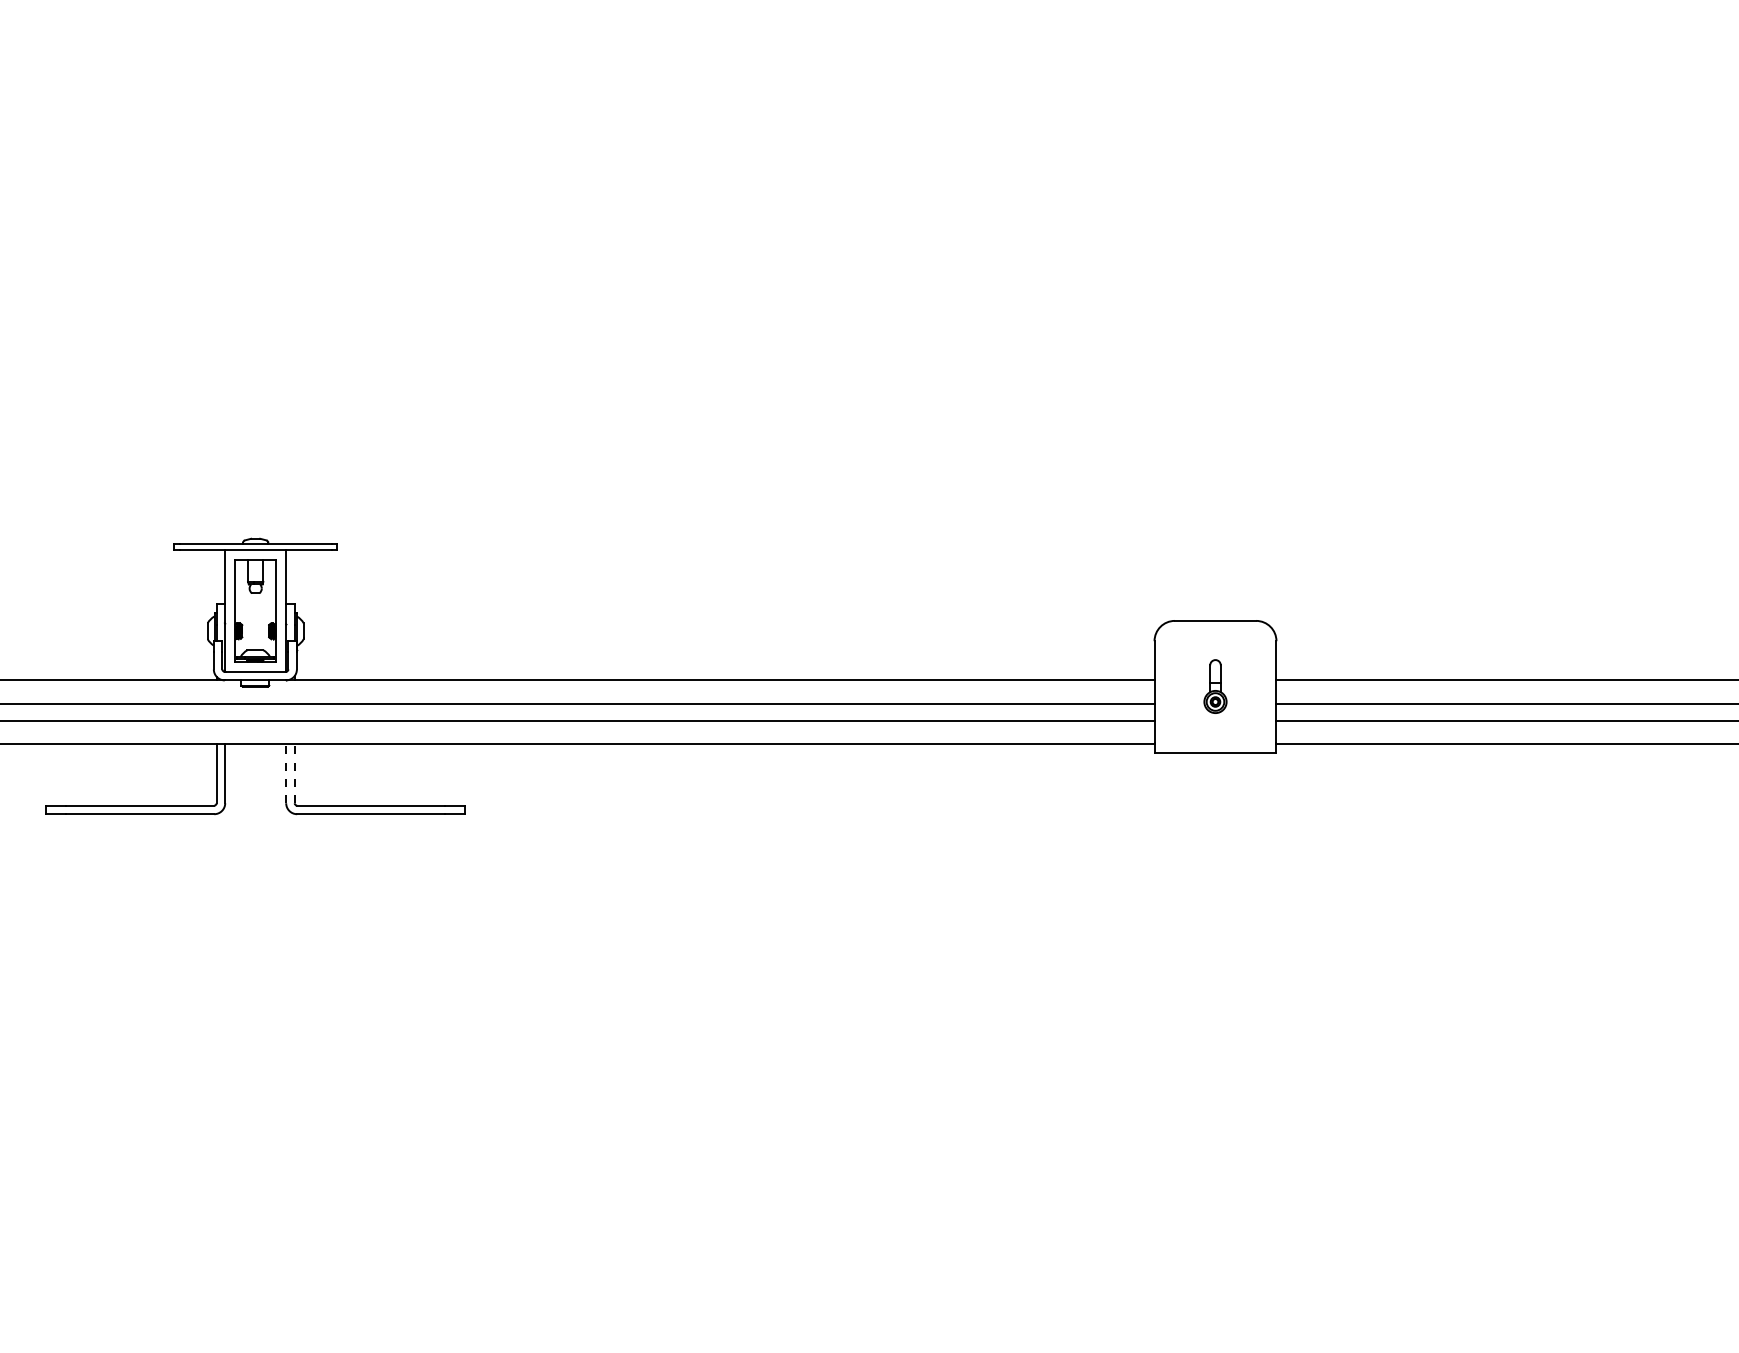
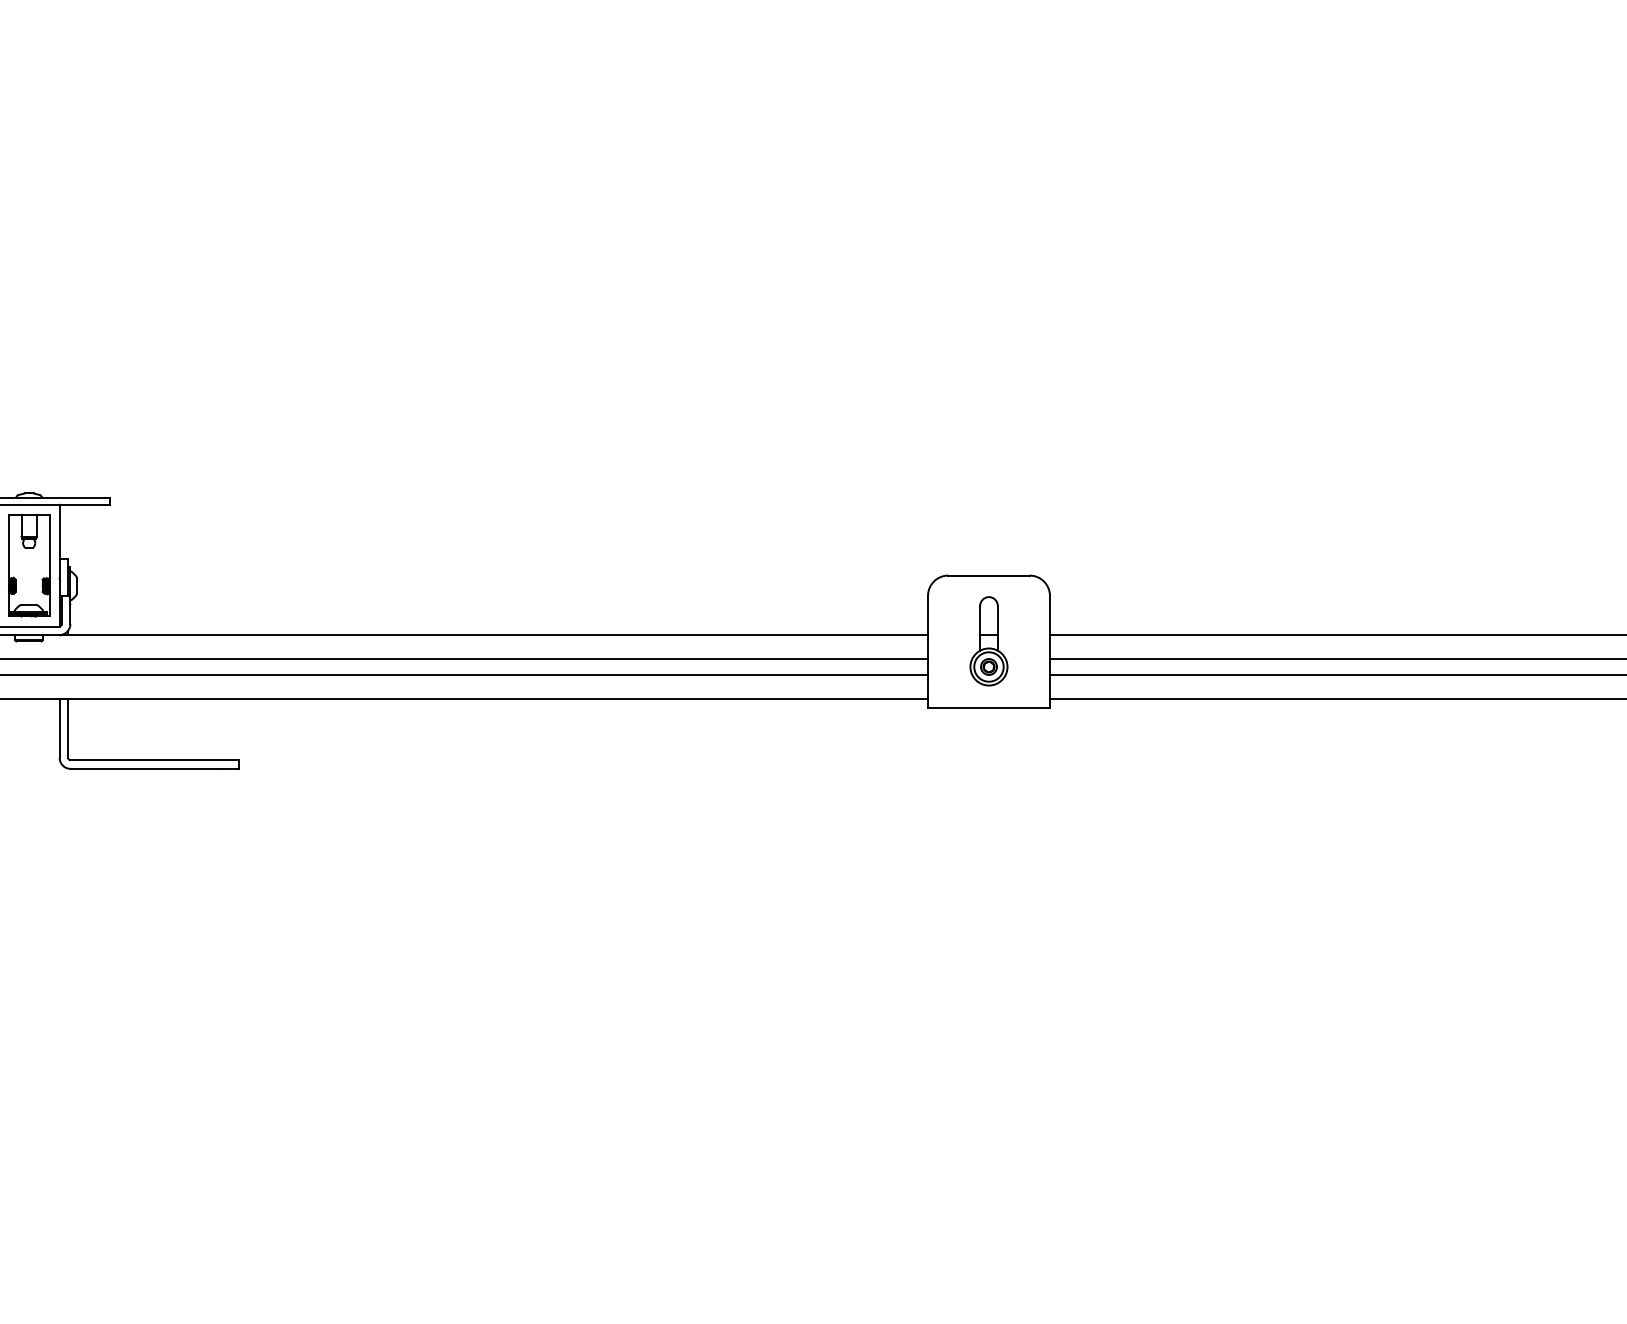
part: (1215, 686) -> (988, 641), size x1.67
line: (286, 773) -> (59, 728), dashed -> solid
line: (294, 773) -> (67, 728), dashed -> solid

